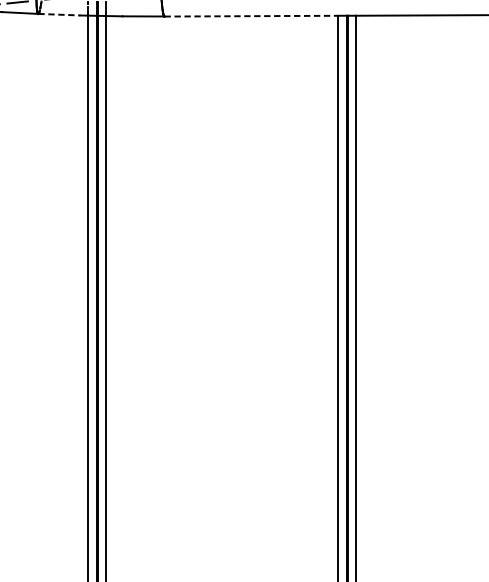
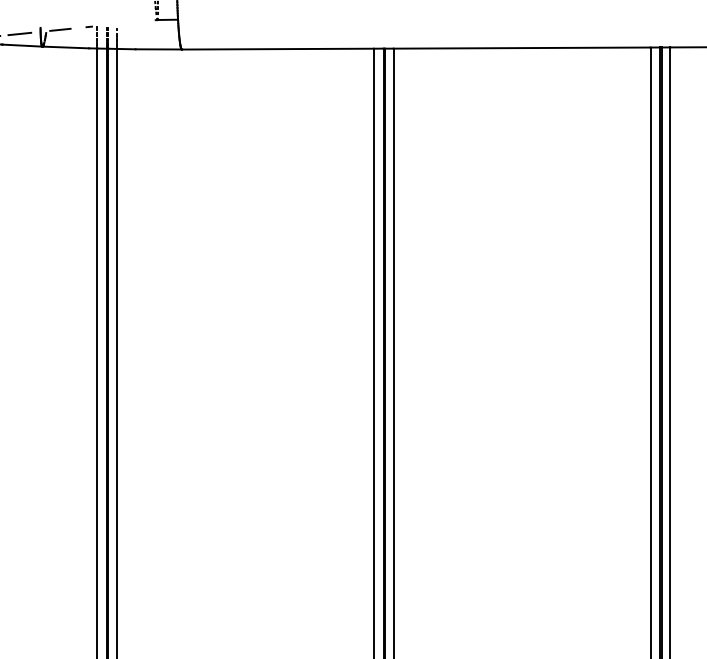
line: (59, 14) -> (66, 47), dashed -> solid
line: (251, 16) -> (278, 49), dashed -> solid

